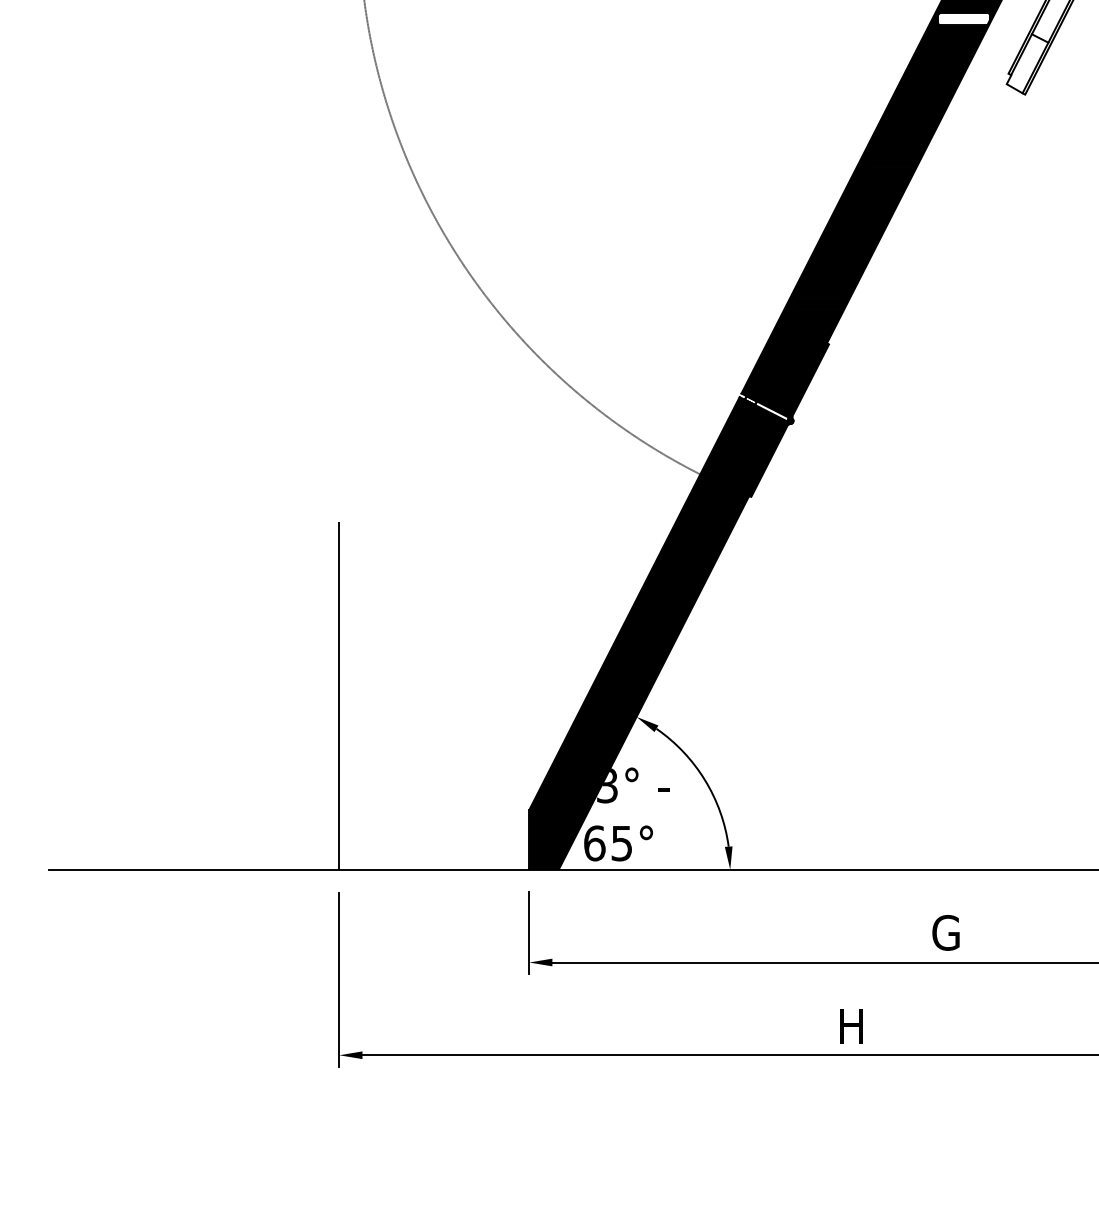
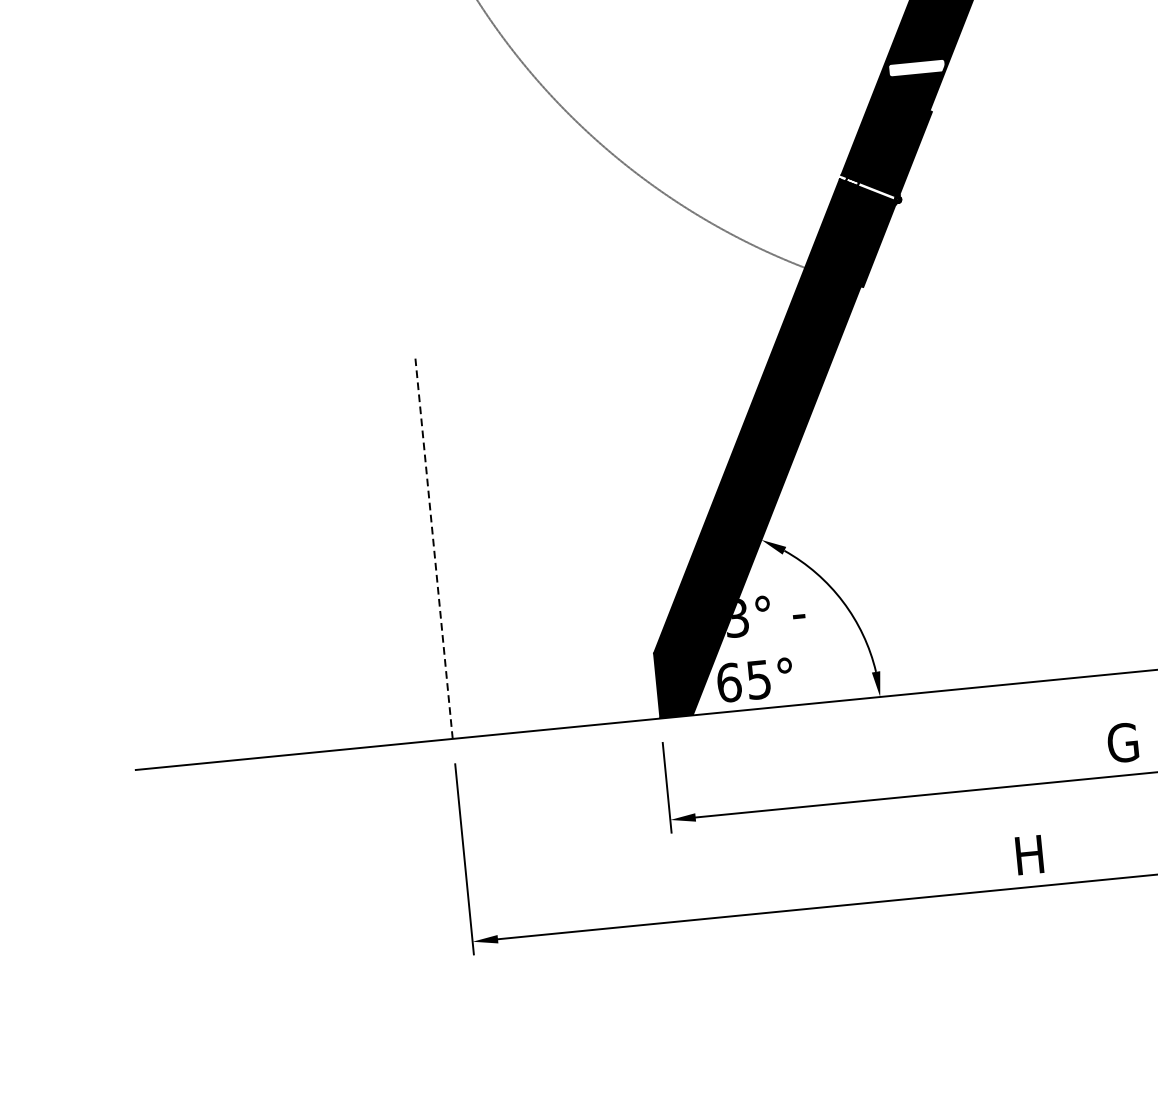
fill: (819, 303) -> (917, 68), removed
line: (339, 695) -> (434, 548), solid -> dashed

